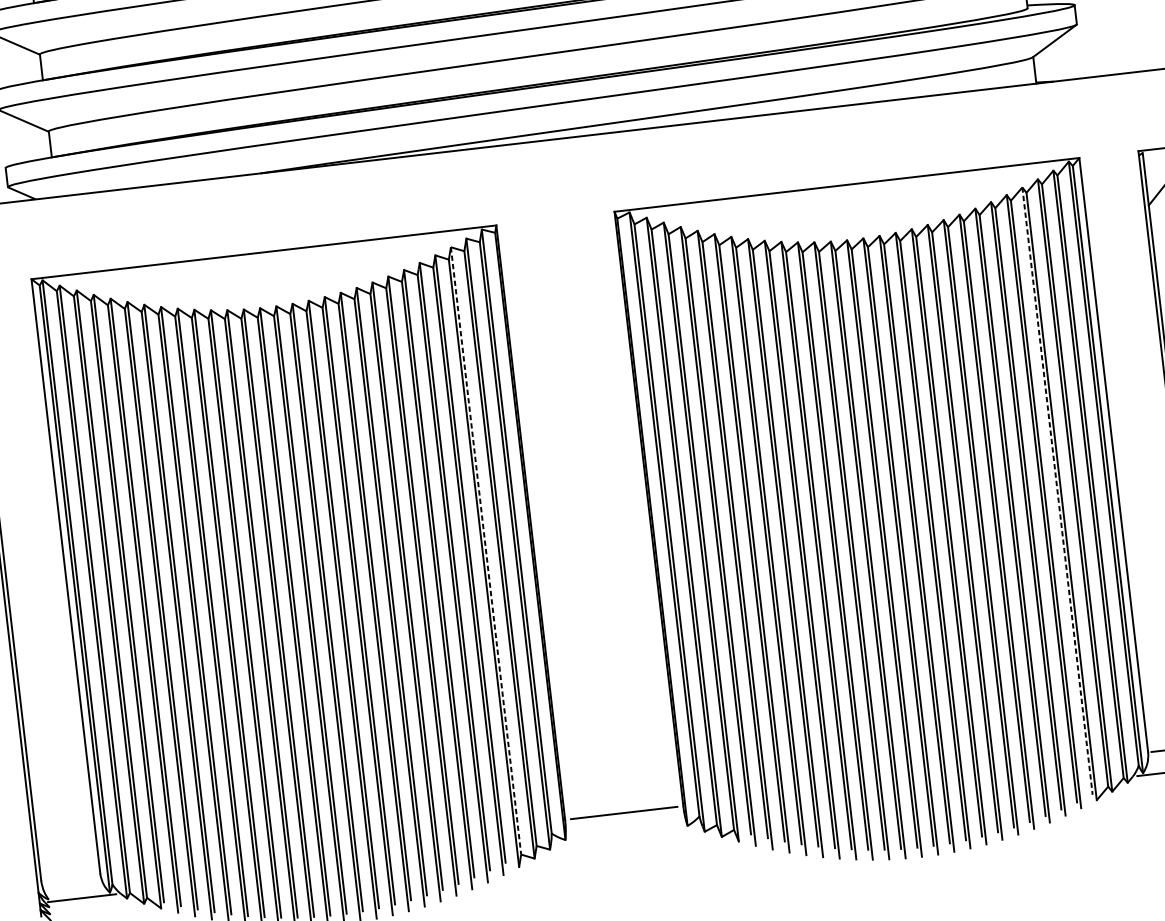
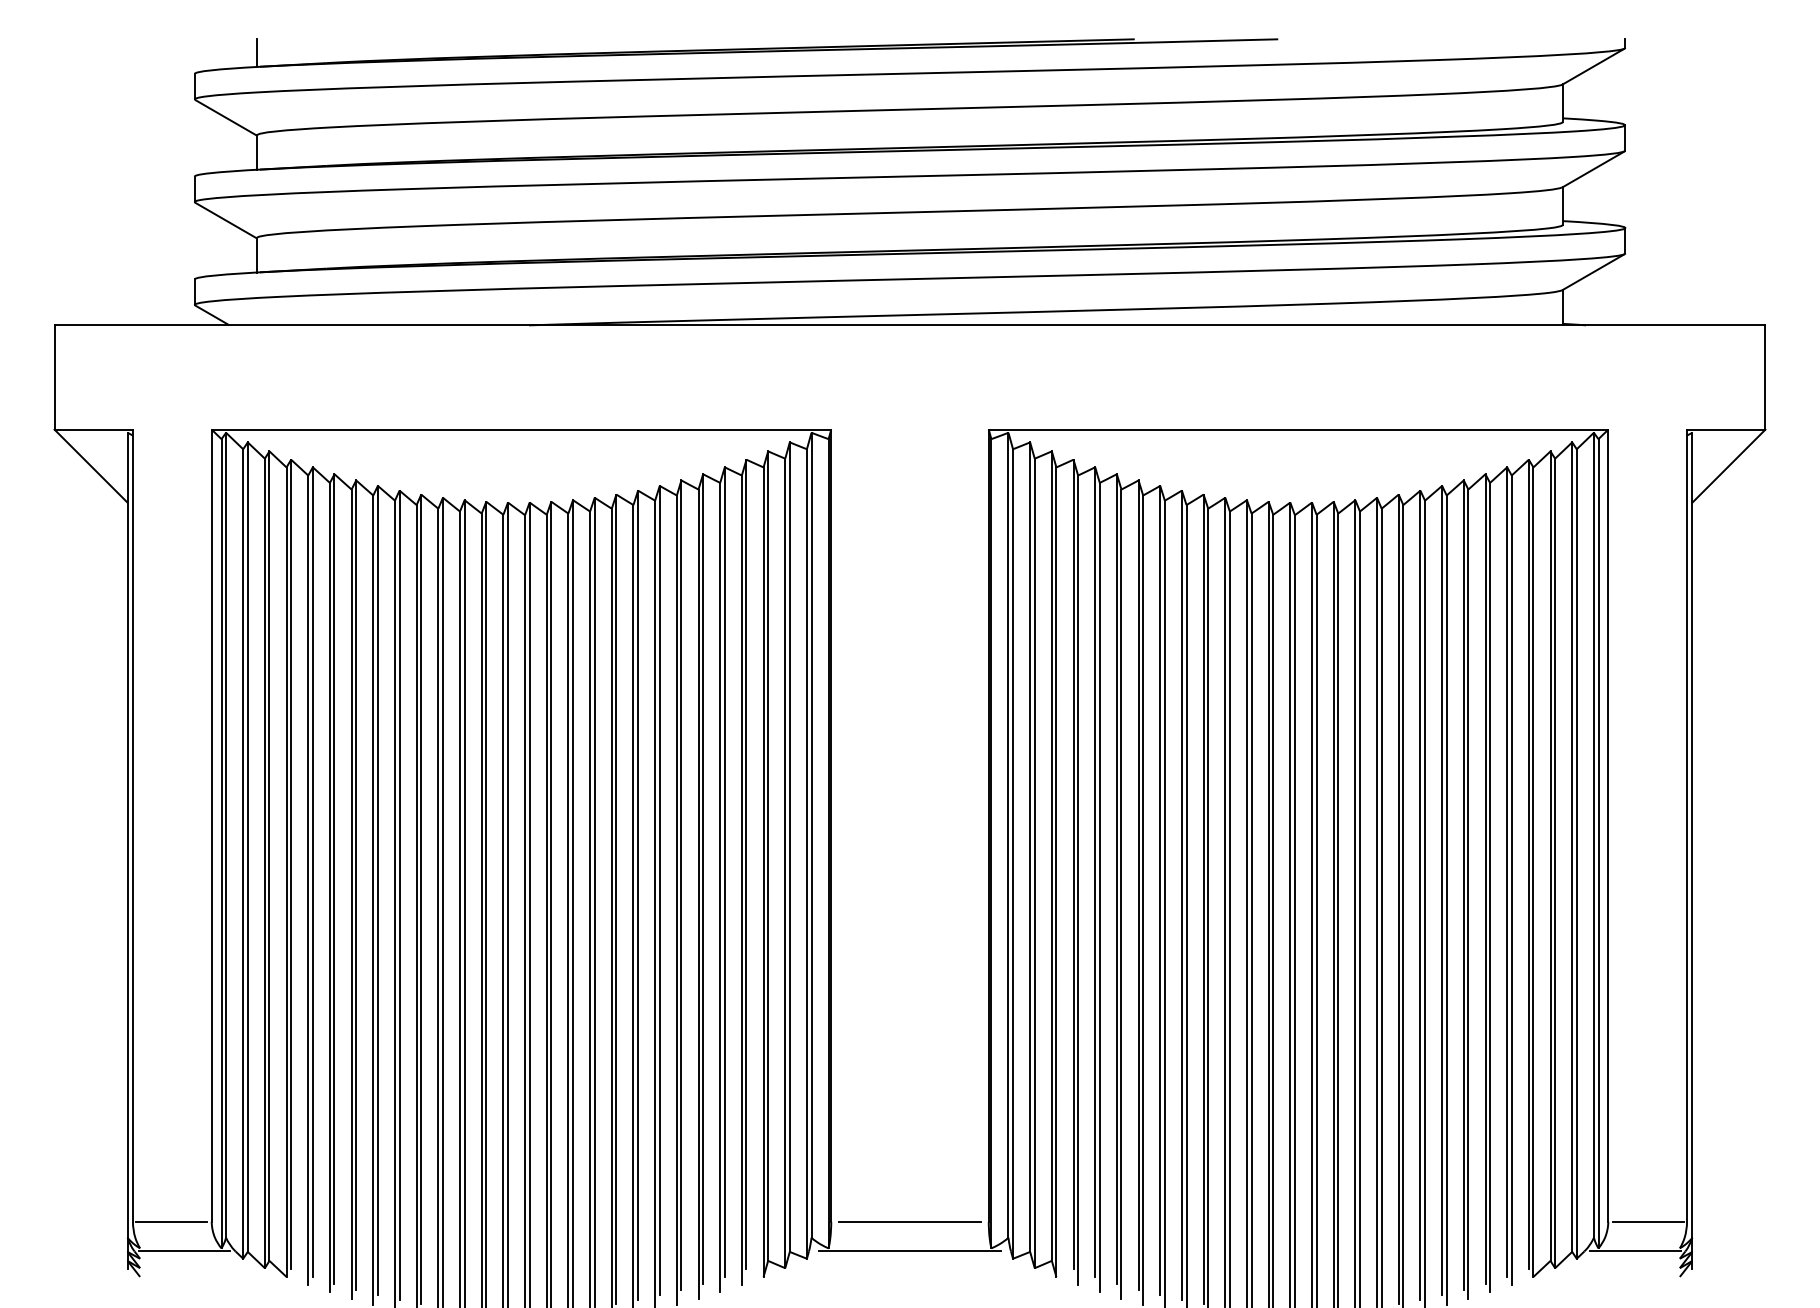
line: (1057, 491) -> (1528, 864), dashed -> solid
line: (486, 551) -> (768, 856), dashed -> solid
line: (626, 835) -> (909, 1251), added
line: (70, 876) -> (171, 1221), added

